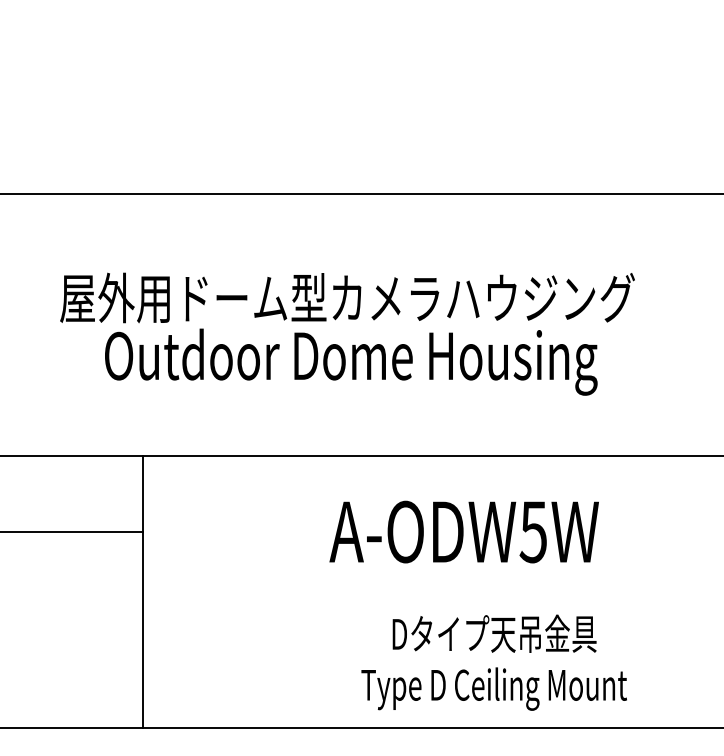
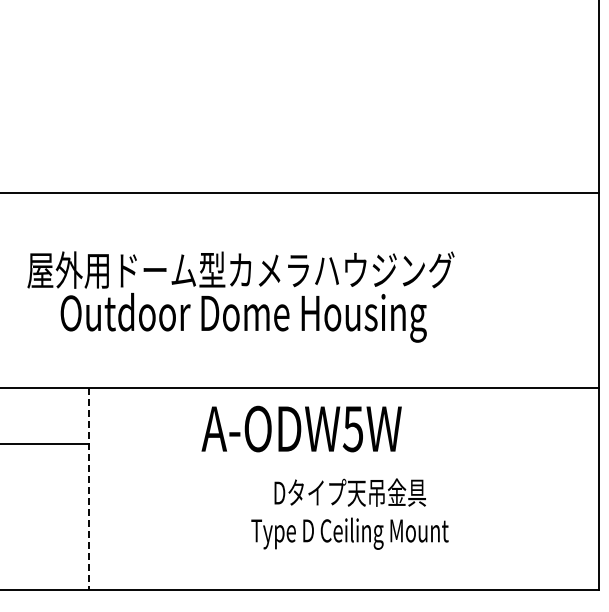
text: (463, 531) -> (301, 428), moved
line: (142, 593) -> (88, 489), solid -> dashed
text: (493, 661) -> (349, 513), moved

